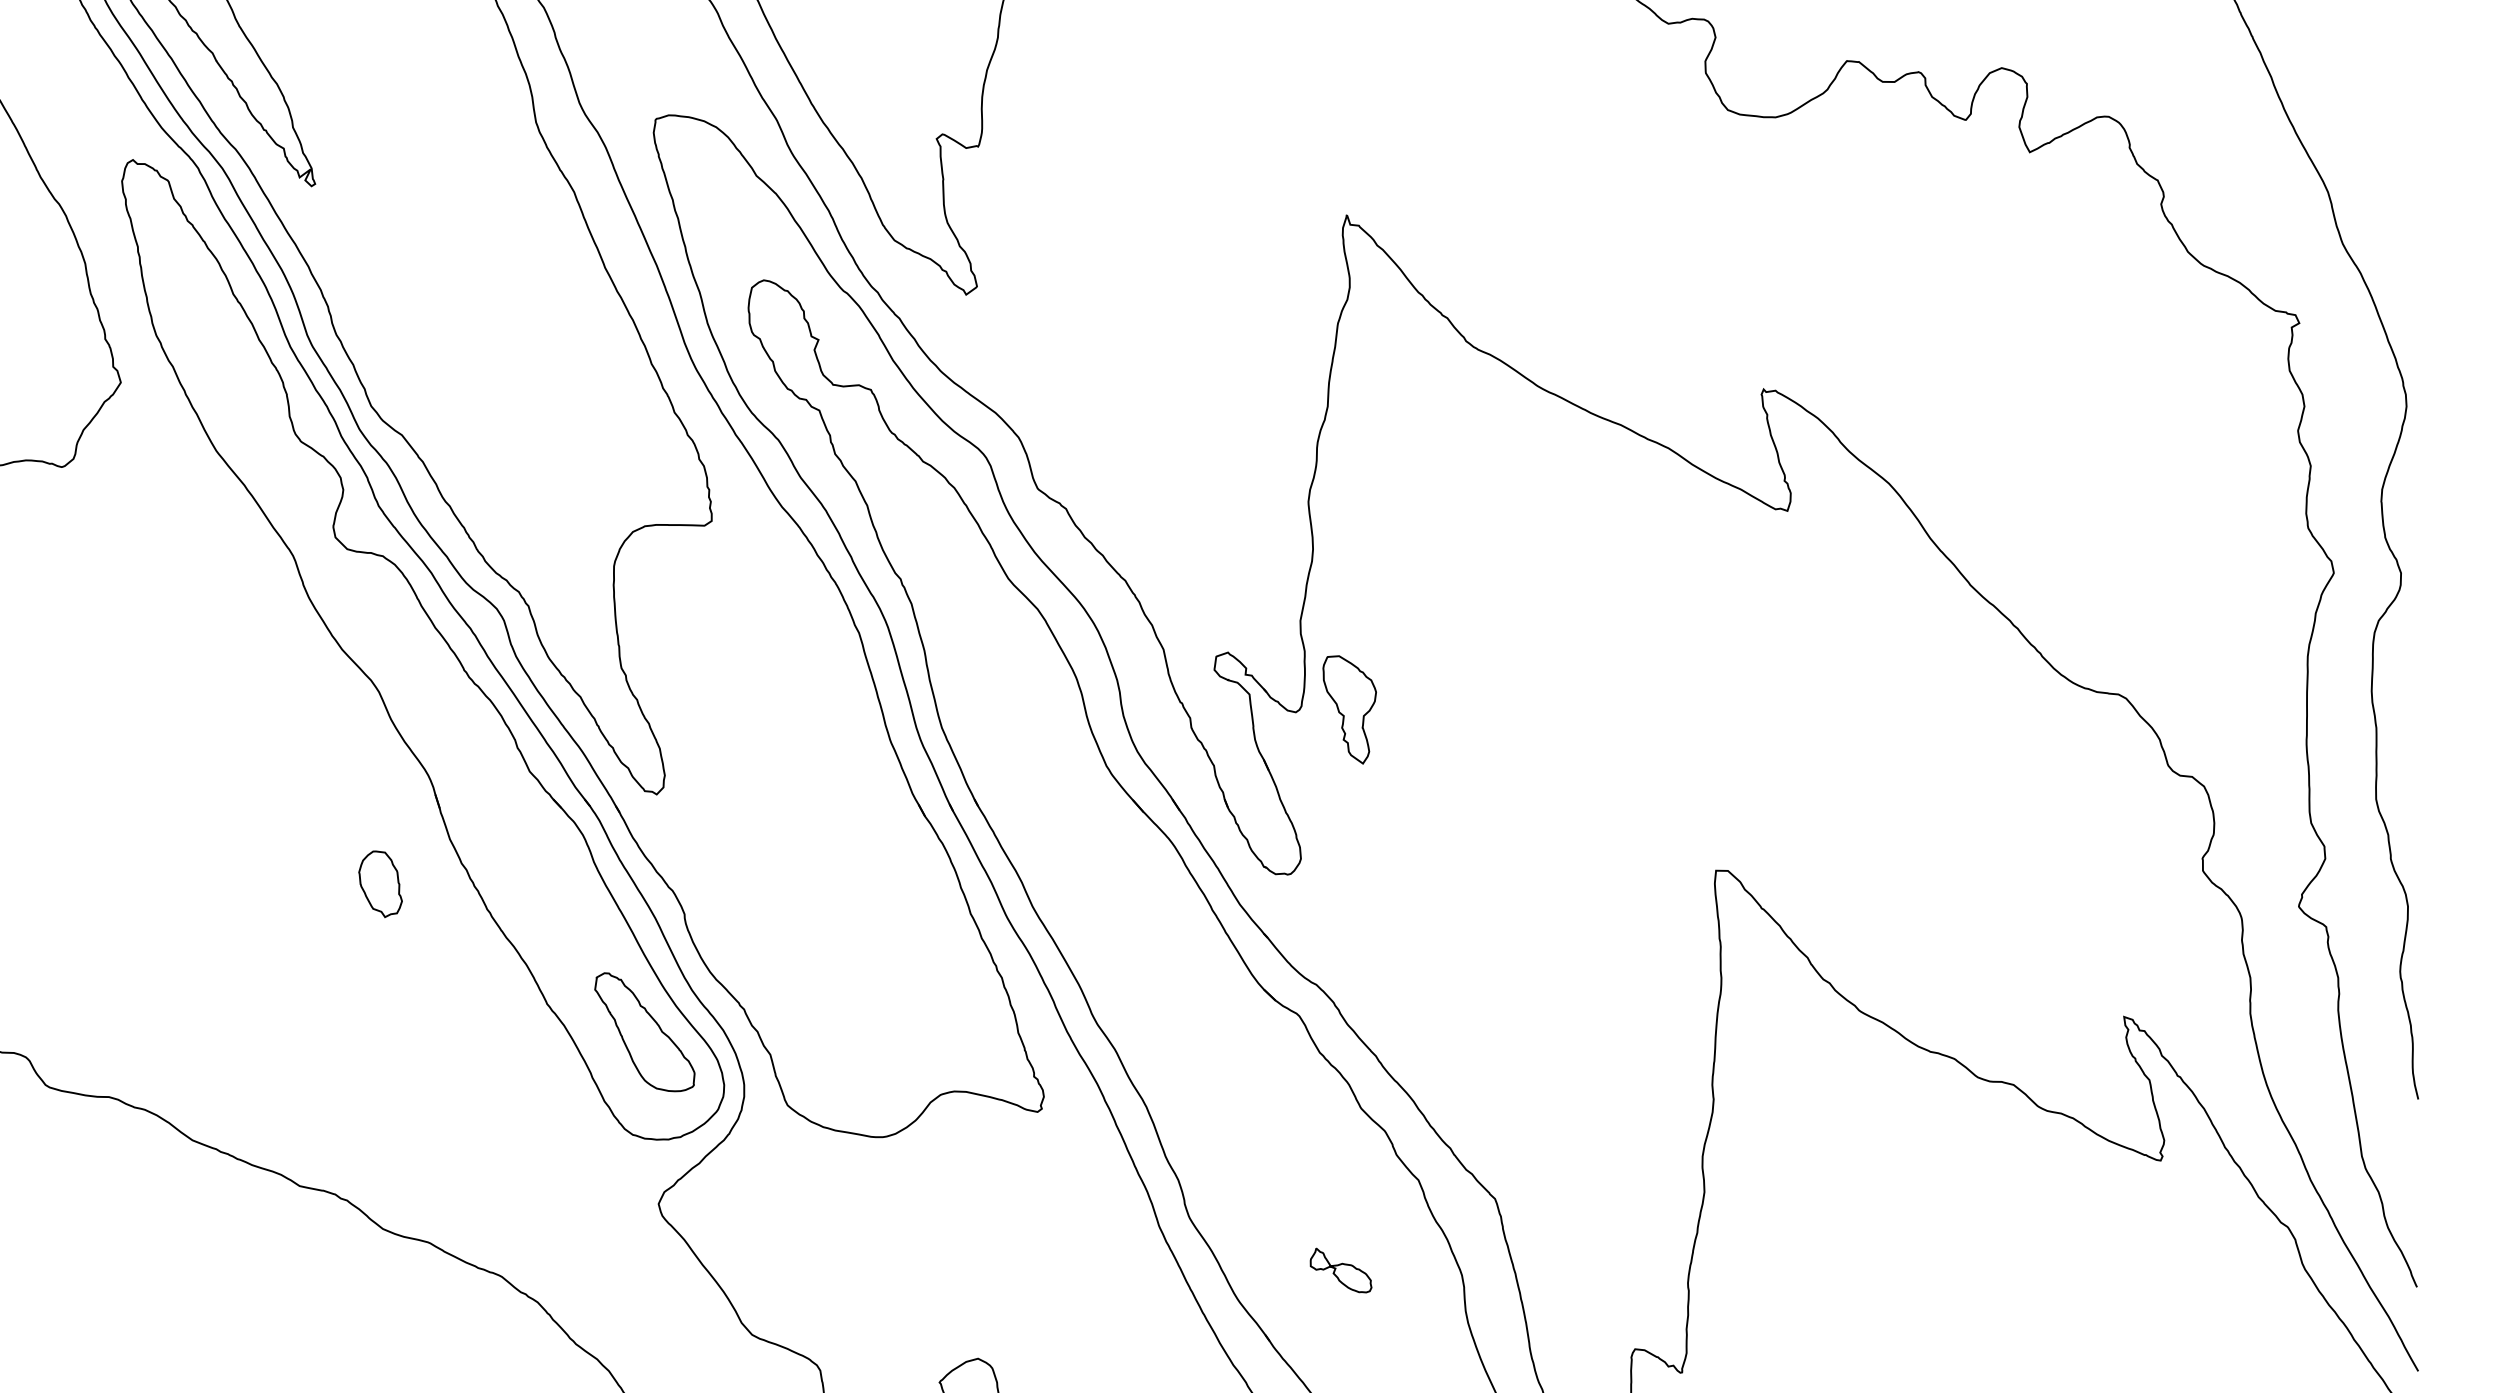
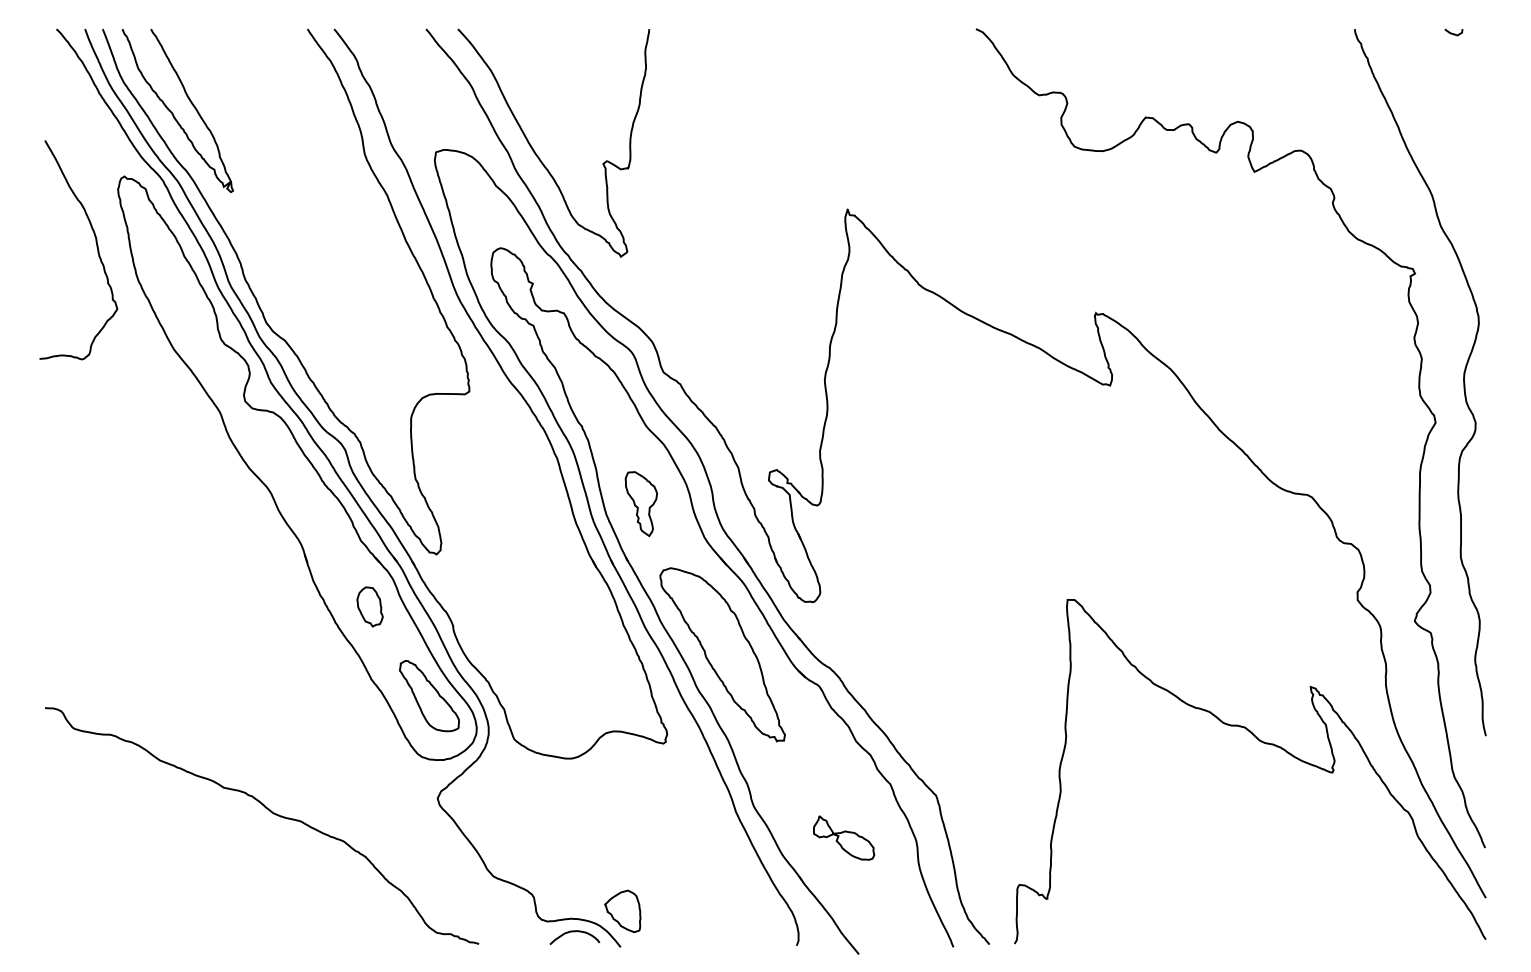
part: (1348, 710) -> (640, 504), moved
part: (379, 883) -> (369, 606), moved
part: (1136, 962) -> (722, 654), added
part: (1341, 1269) -> (844, 837), size x1.67

